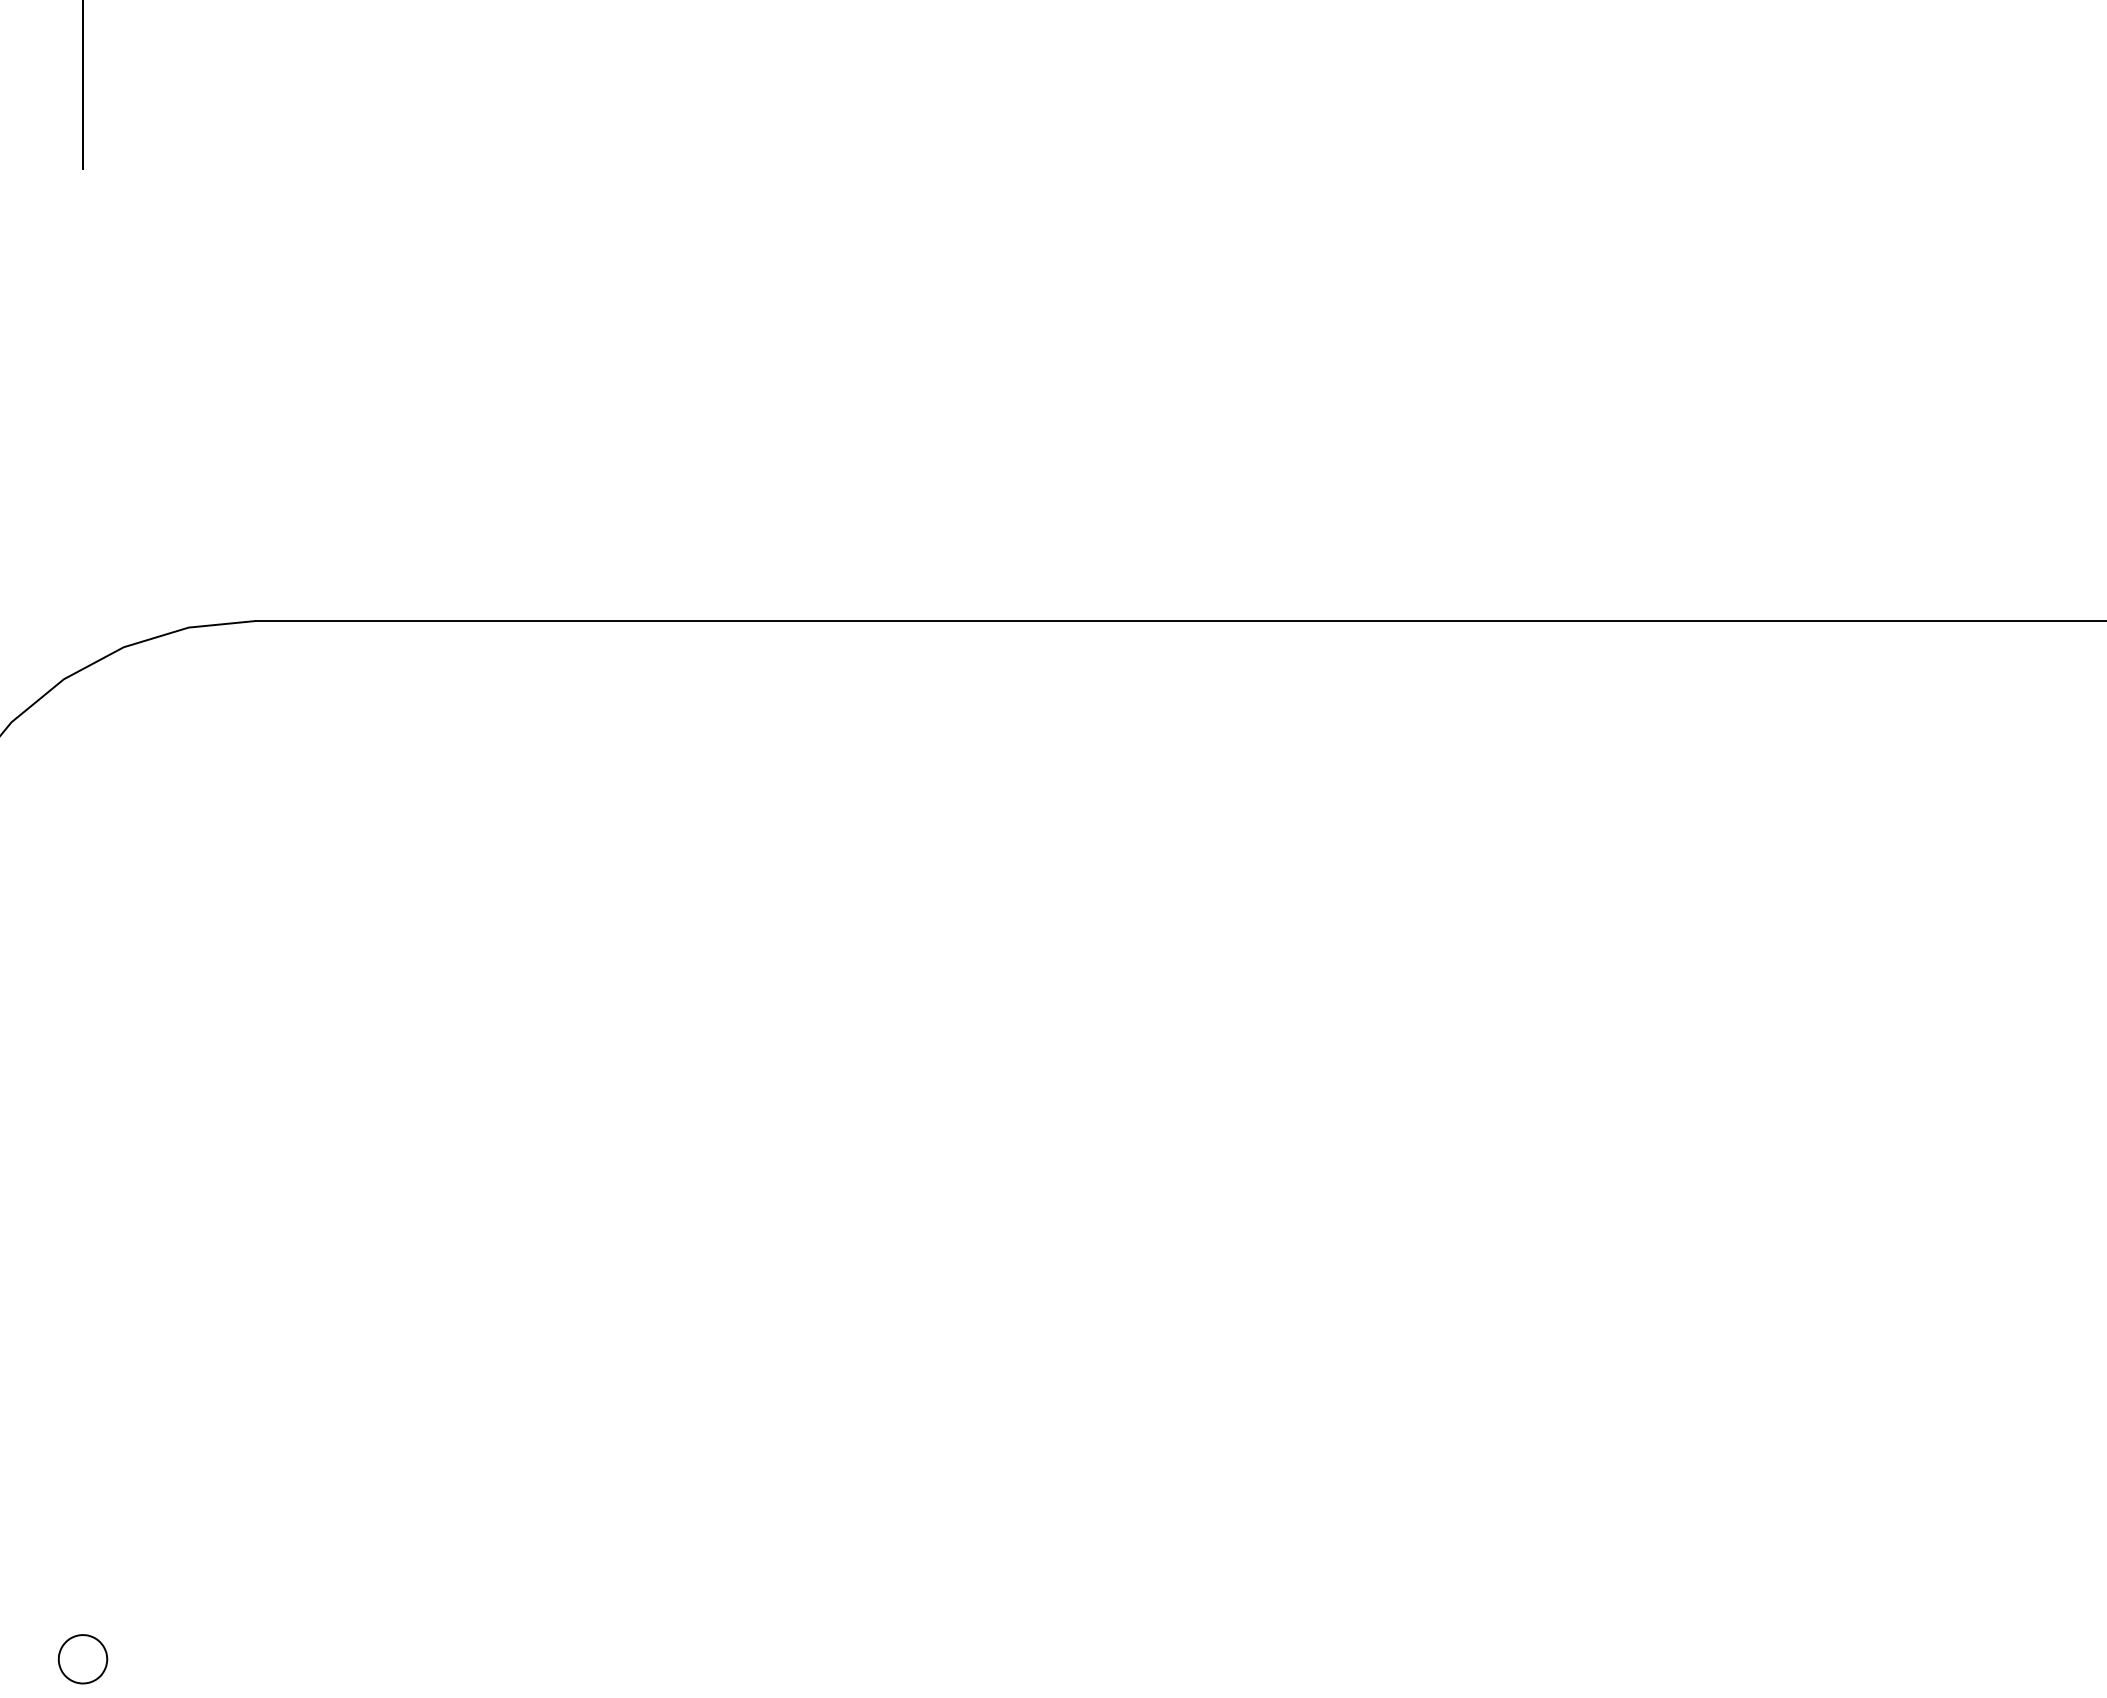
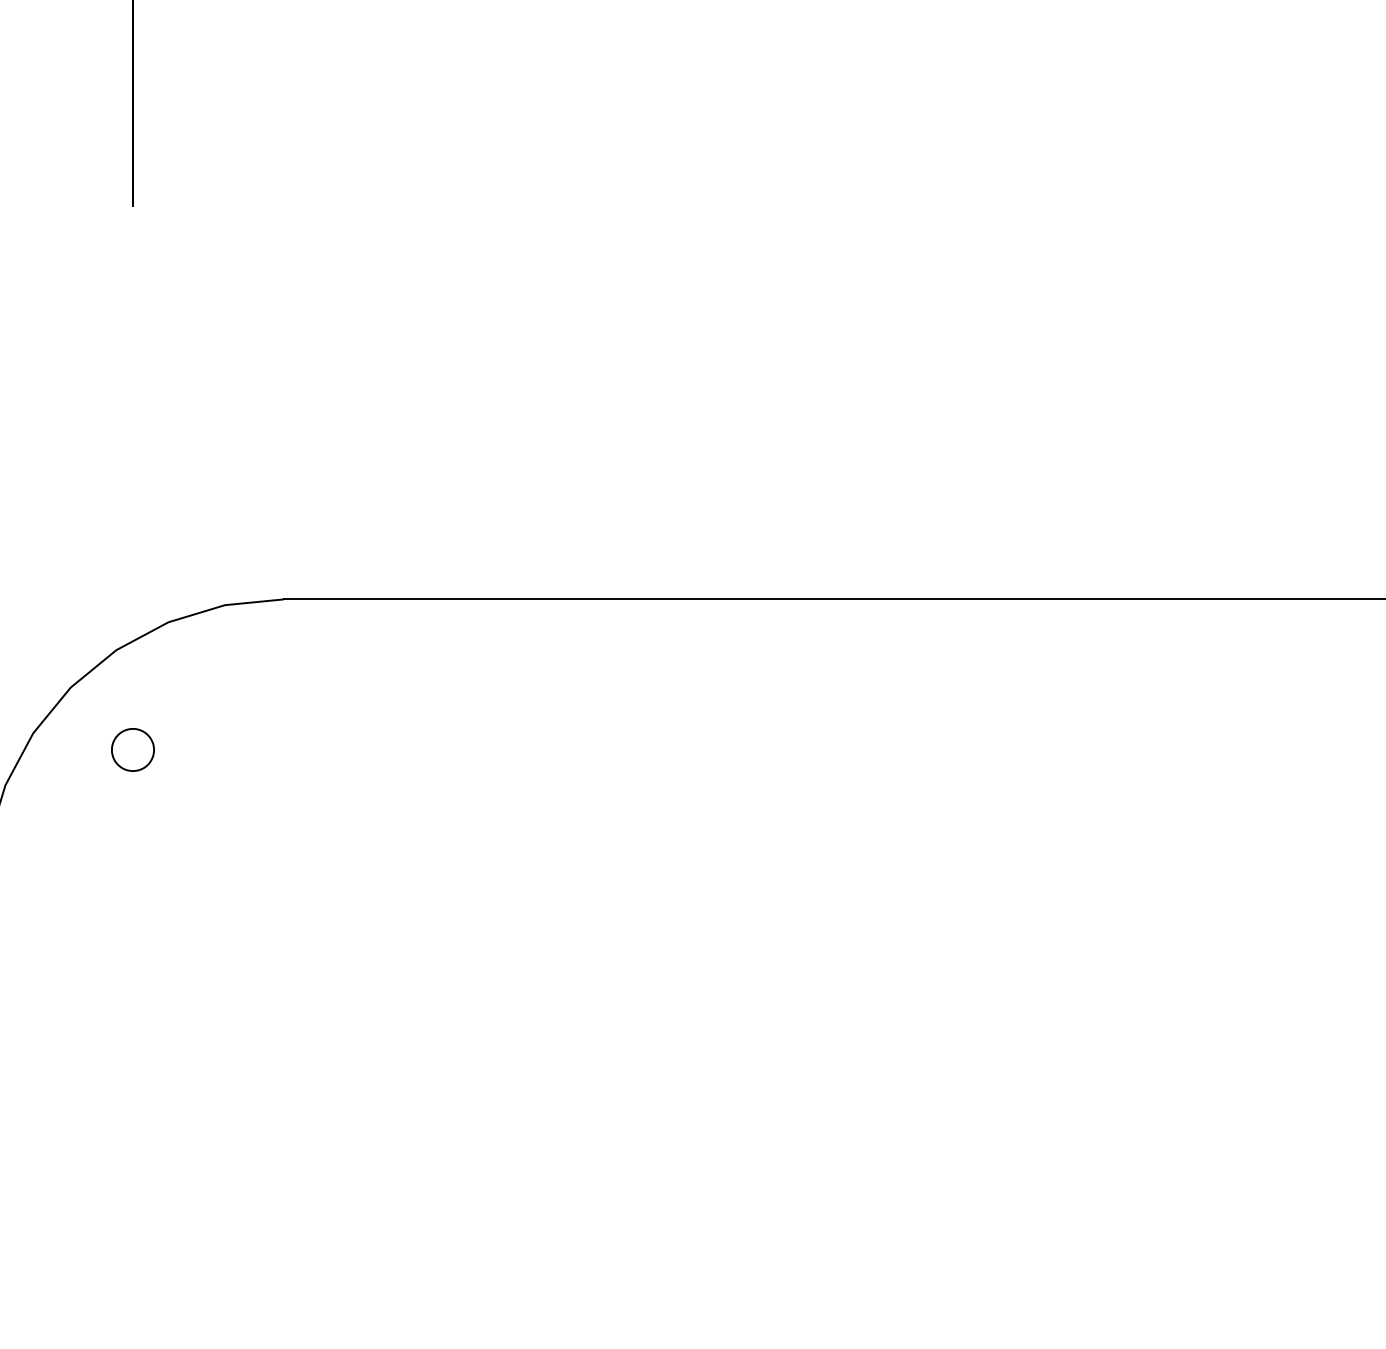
part: (82, 793) -> (132, 749), added

